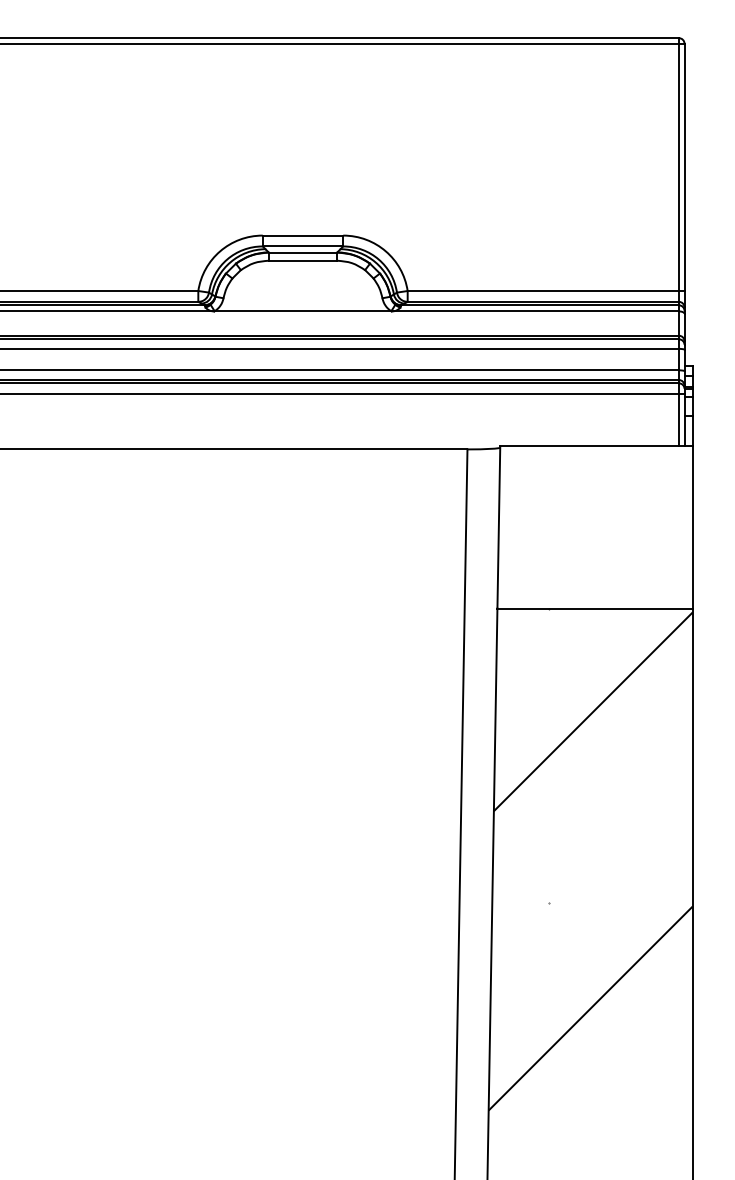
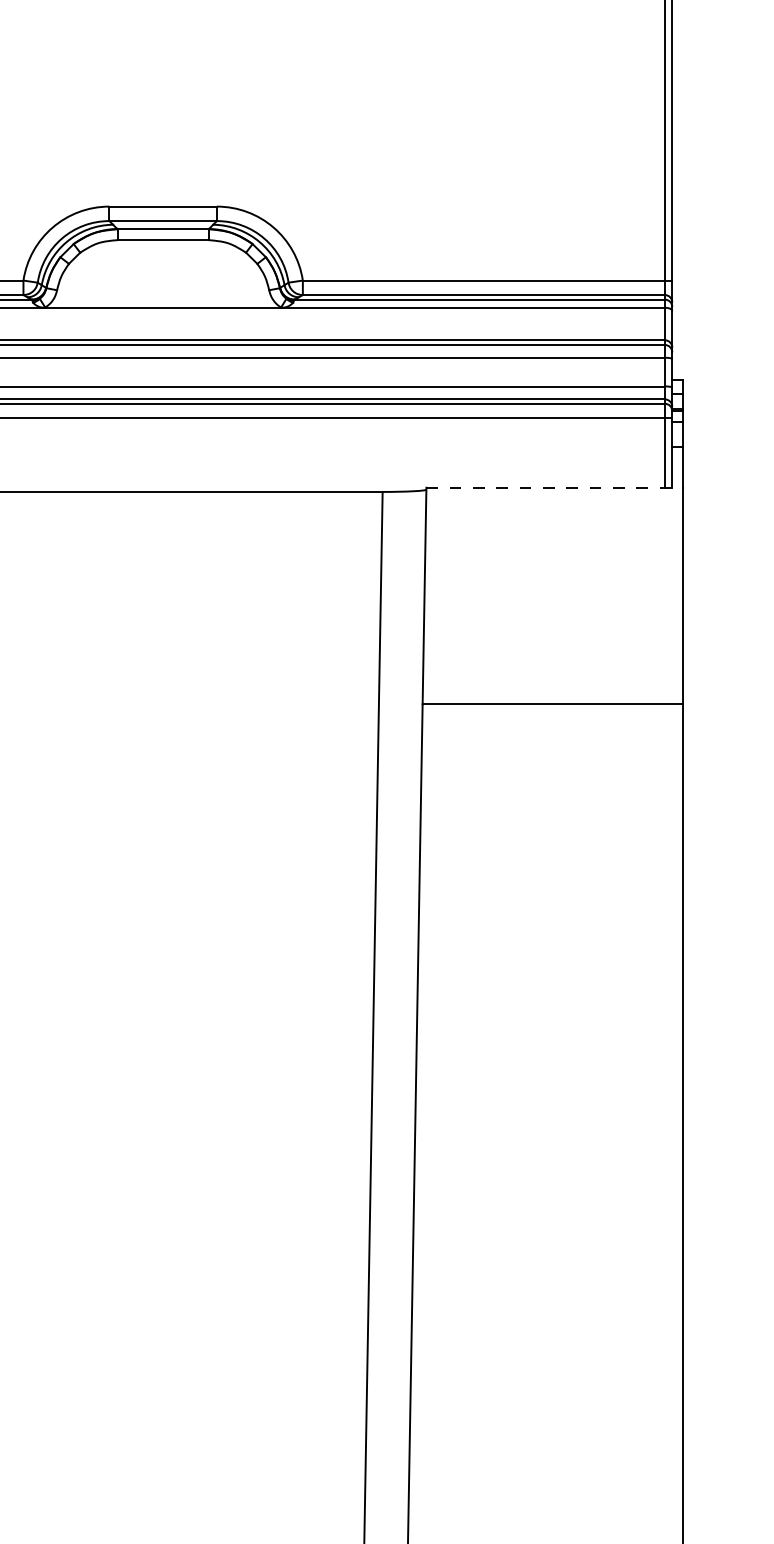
line: (596, 446) -> (554, 488), solid -> dashed
hatch: (590, 859) -> (546, 1039), removed

